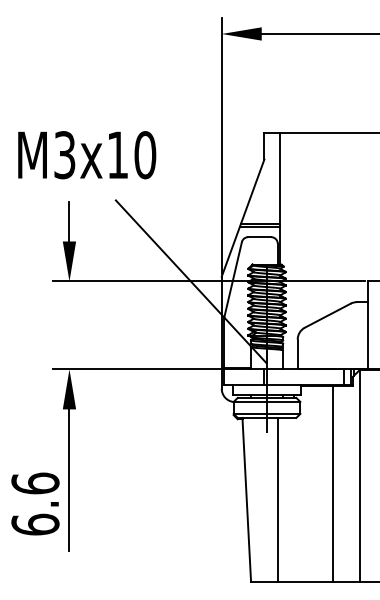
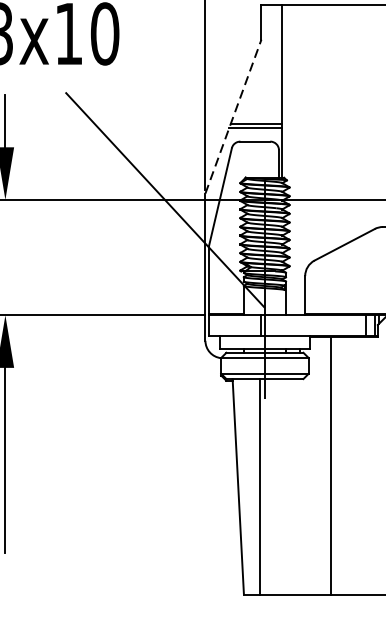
line: (243, 217) -> (233, 115), solid -> dashed
line: (333, 483) -> (331, 465), moved
line: (278, 499) -> (260, 486), moved

